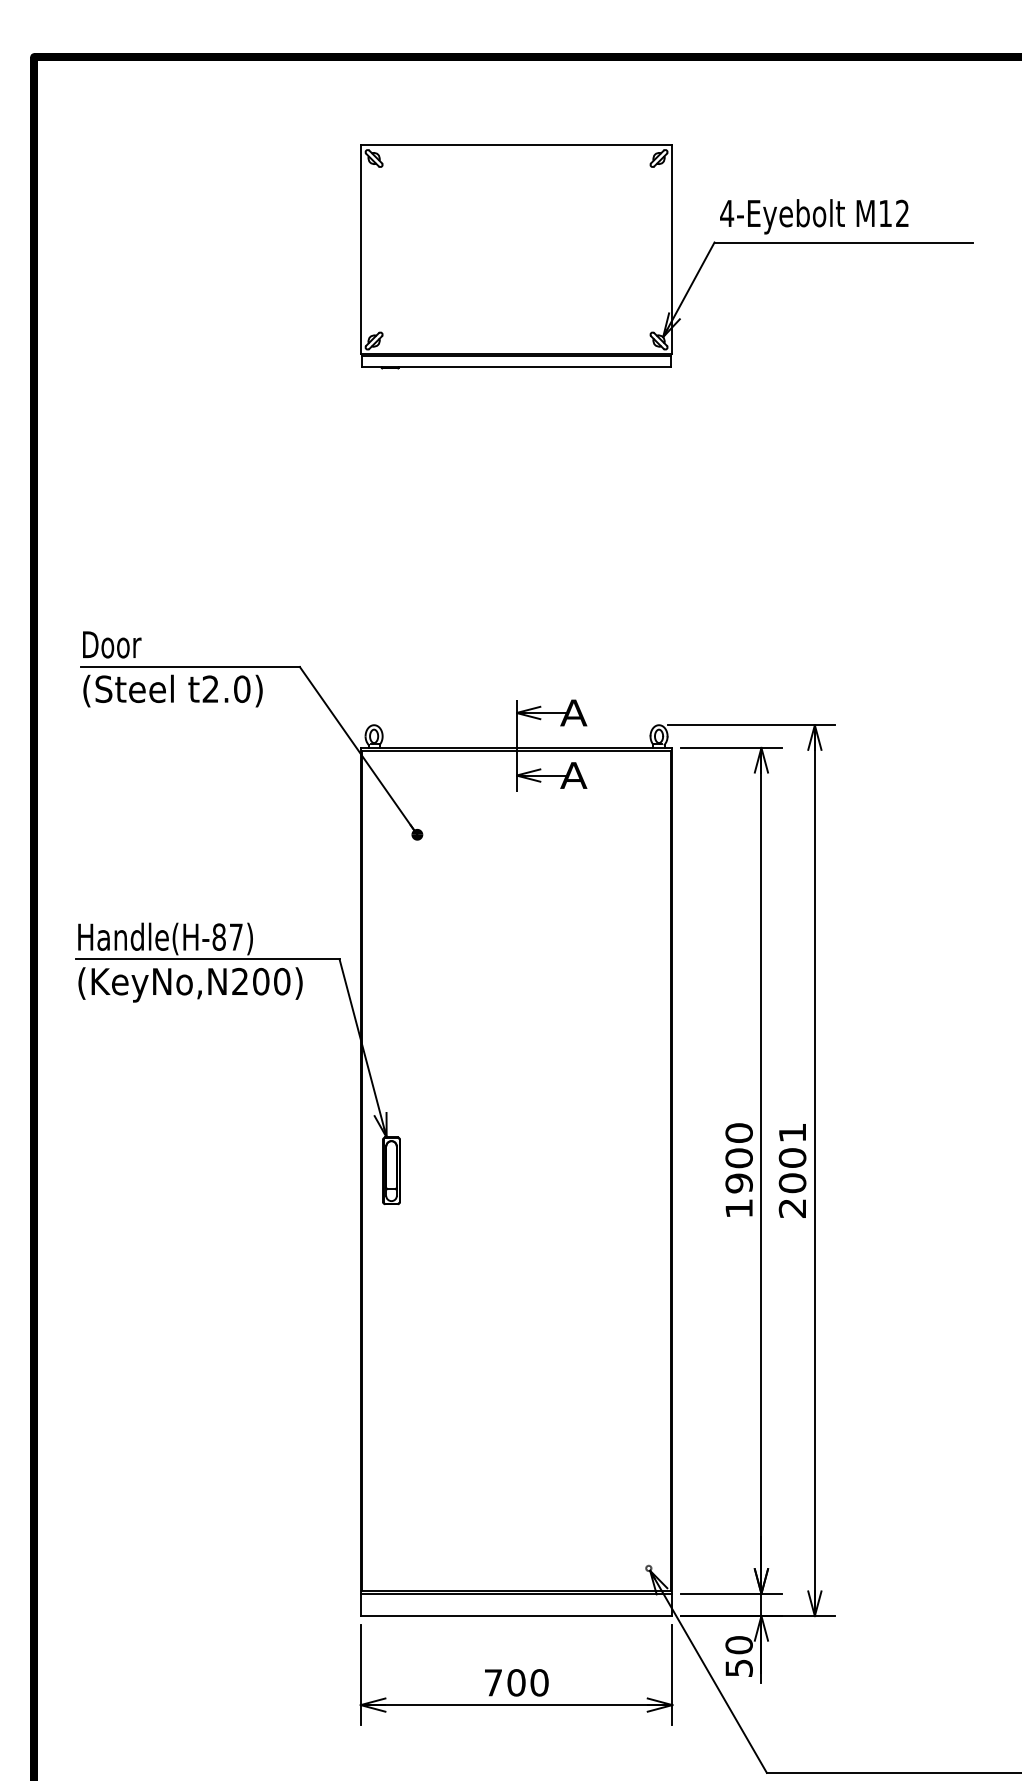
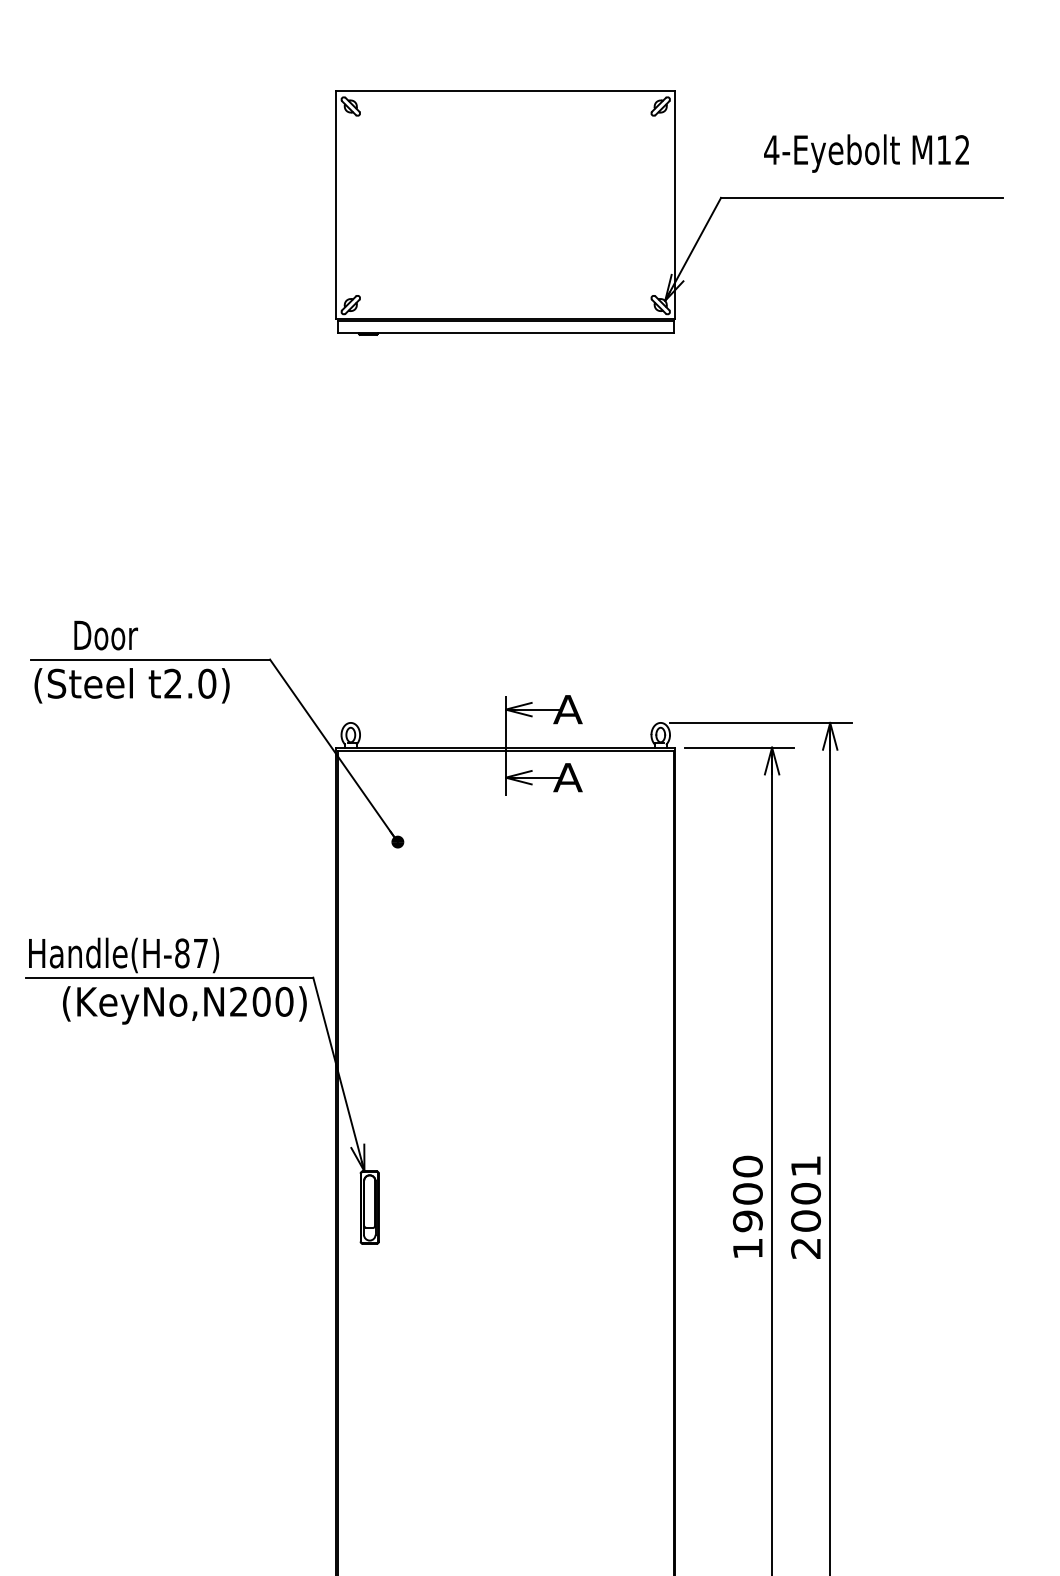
text: (814, 216) -> (866, 153), moved
text: (112, 644) -> (106, 635), moved
text: (190, 984) -> (184, 1004), moved

